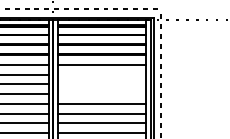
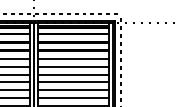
line: (101, 74) -> (72, 66), added
line: (101, 84) -> (72, 74), added
line: (101, 94) -> (72, 82), added

